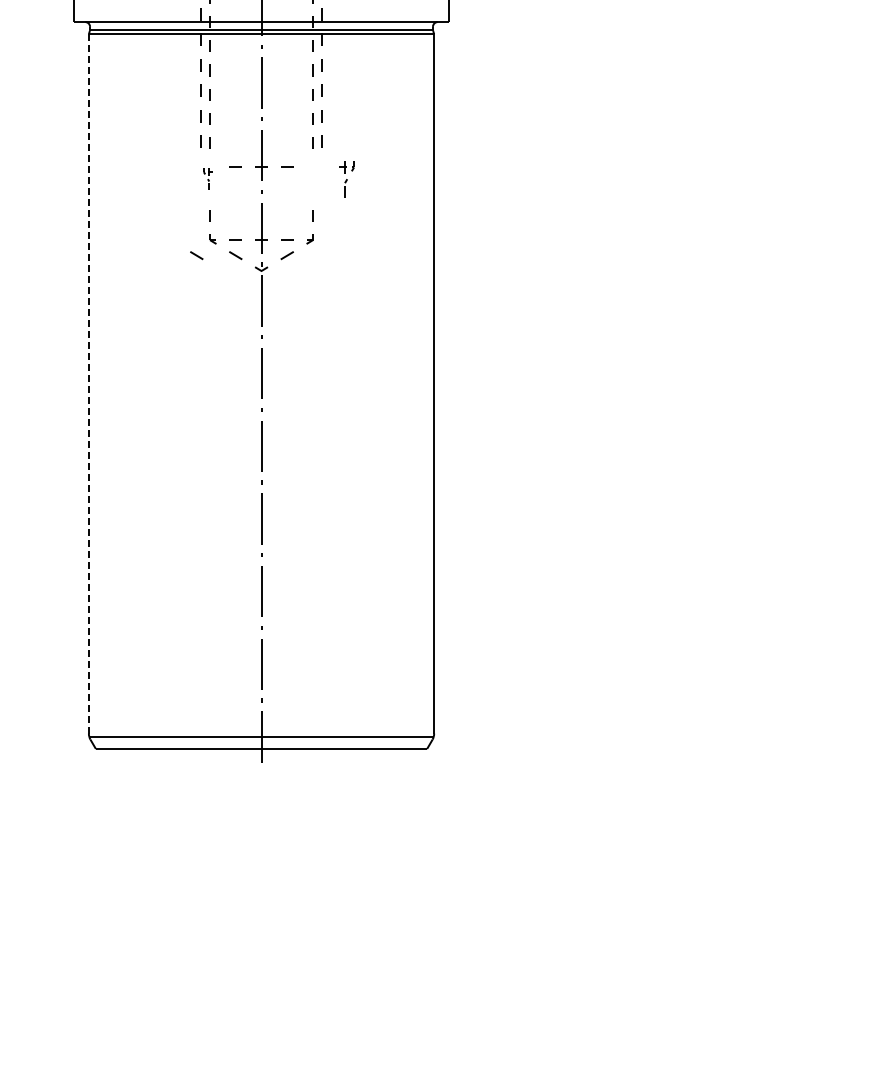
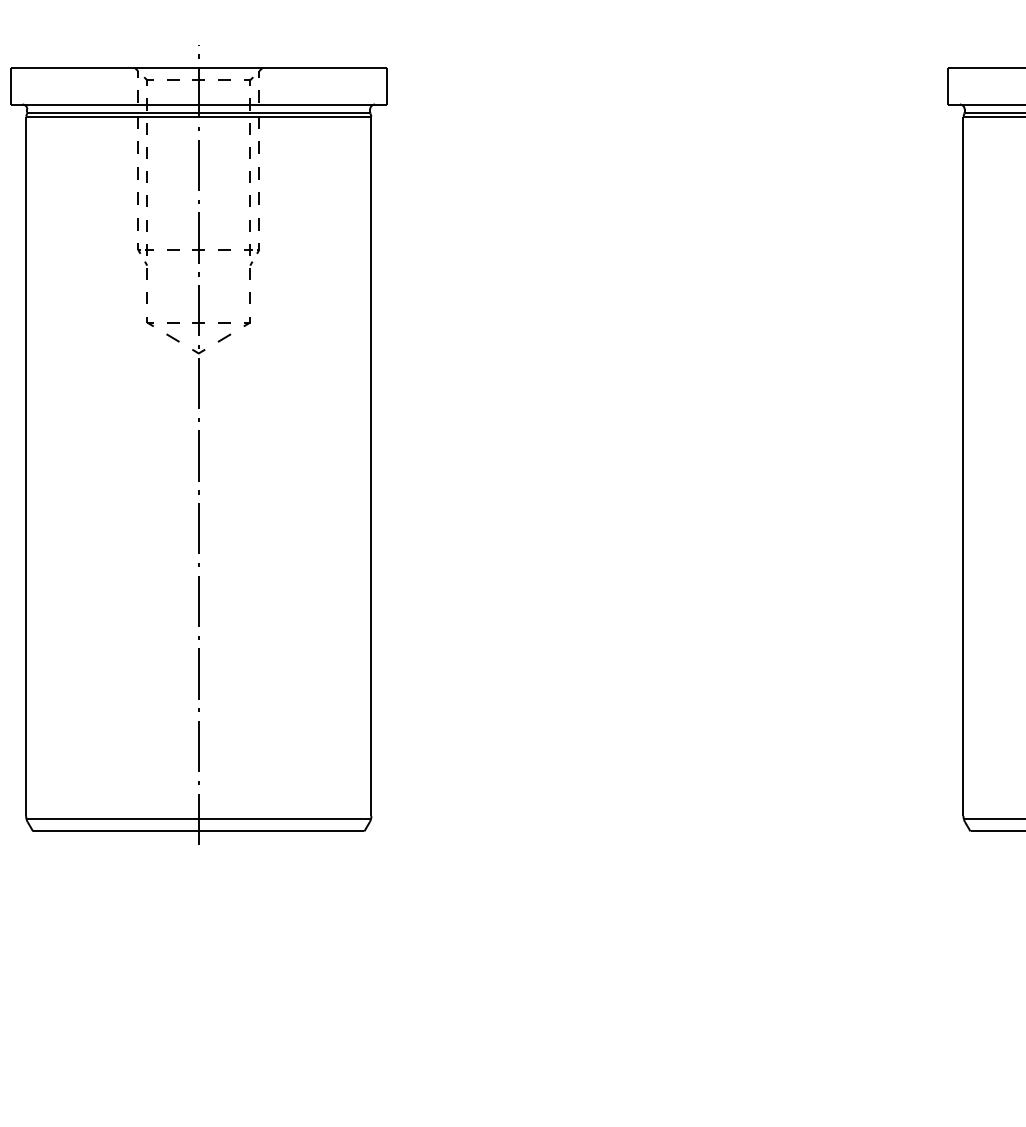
part: (208, 179) -> (145, 261), size x1.67
part: (346, 179) -> (251, 261), moved
line: (196, 255) -> (133, 337), removed
line: (89, 384) -> (26, 466), dashed -> solid

